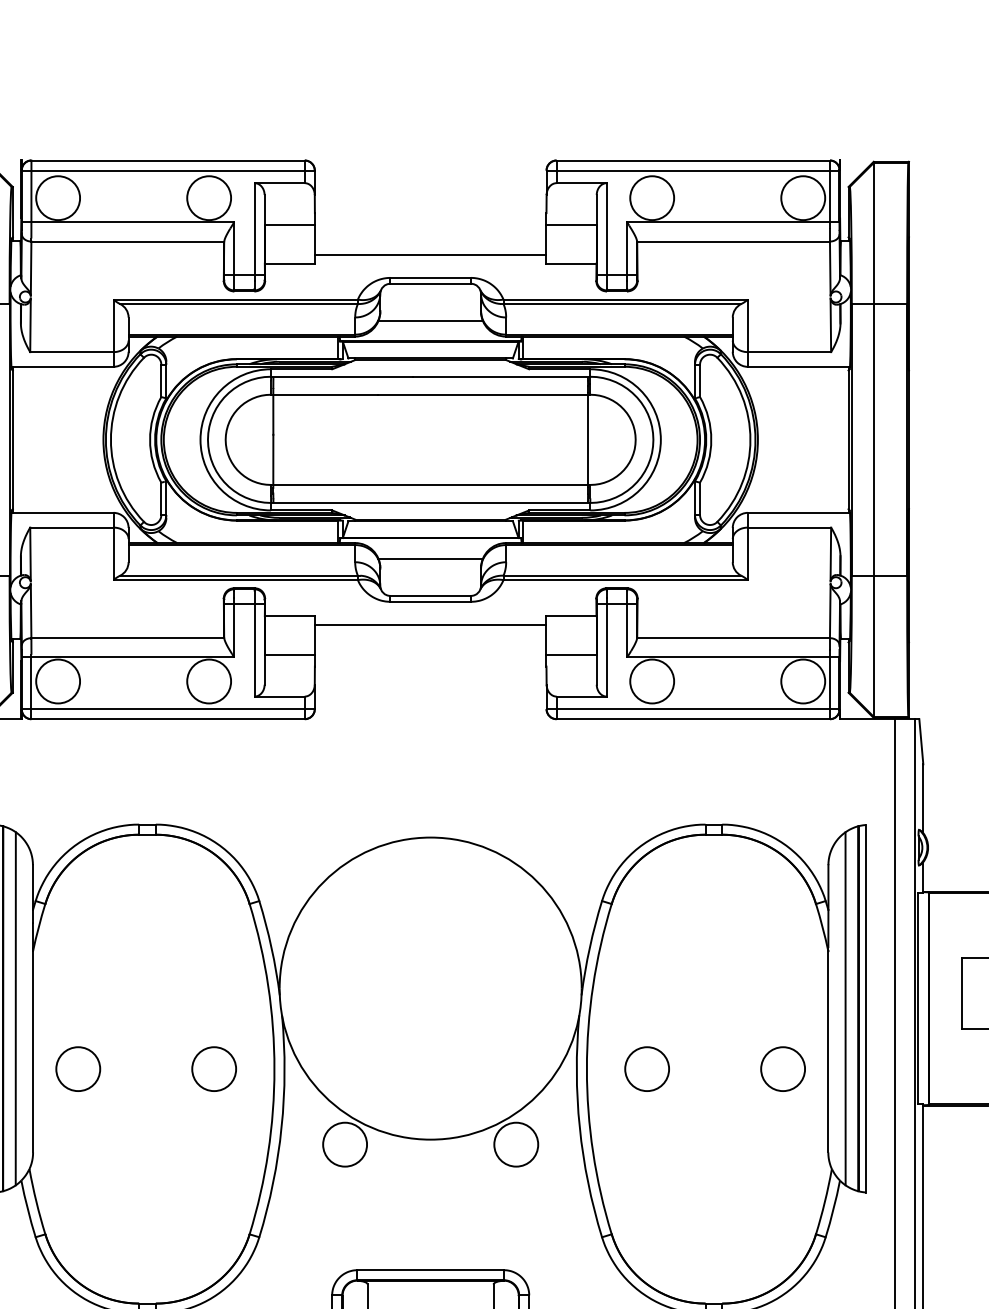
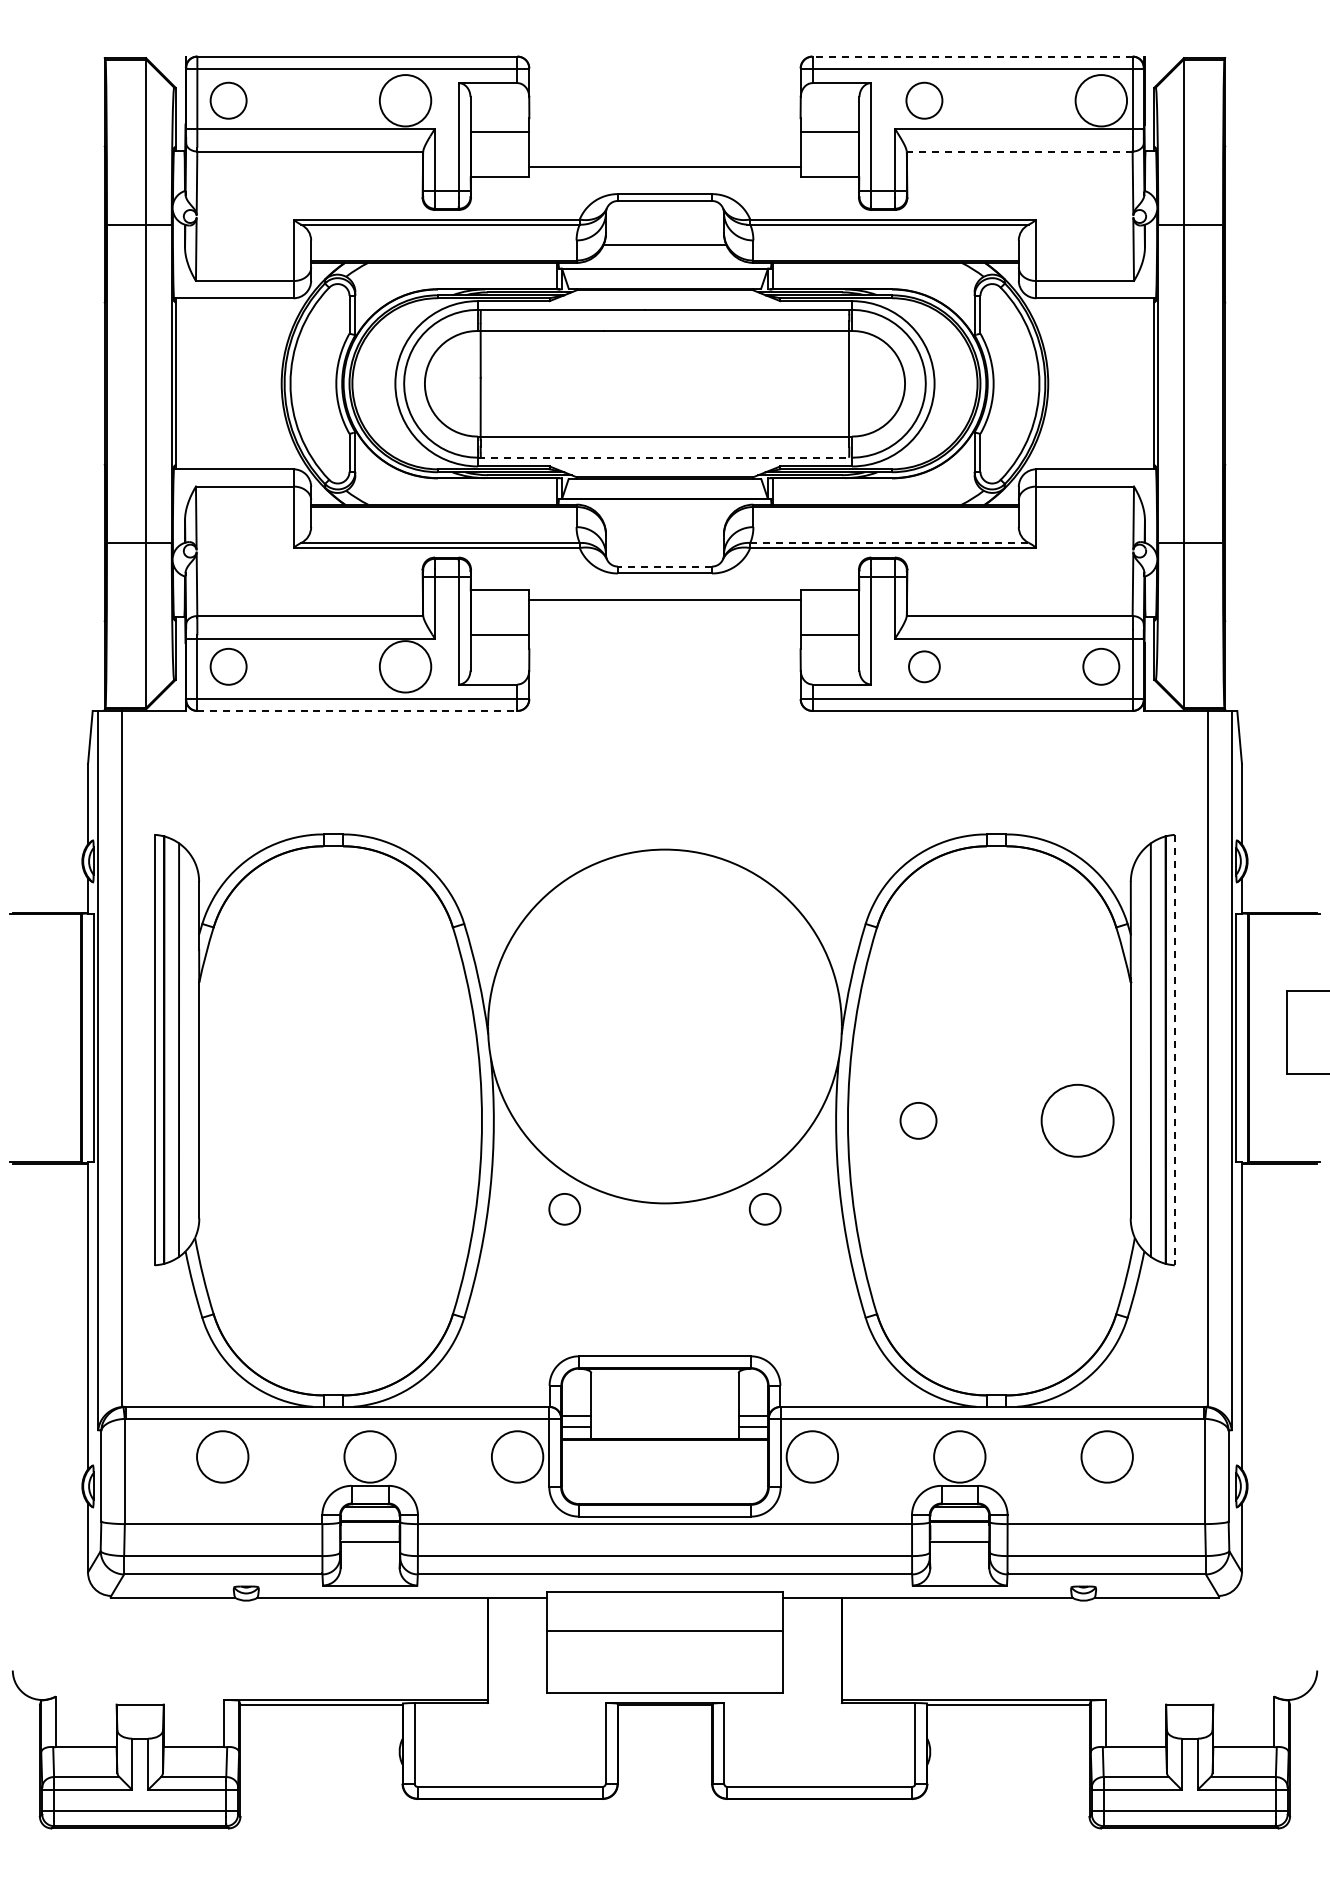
line: (693, 160) -> (972, 56), solid -> dashed
circle: (58, 197) -> (228, 100), size x0.7
circle: (652, 197) -> (924, 100), size x0.7
line: (733, 241) -> (1019, 151), solid -> dashed
line: (430, 502) -> (664, 457), solid -> dashed
line: (430, 558) -> (664, 522), removed
line: (623, 575) -> (890, 542), solid -> dashed
line: (430, 595) -> (664, 566), solid -> dashed
circle: (58, 681) -> (228, 666), size x0.7
circle: (652, 681) -> (924, 666), size x0.6
circle: (803, 681) -> (1101, 666), size x0.7
line: (168, 718) -> (357, 710), solid -> dashed
line: (865, 1009) -> (1174, 1050), solid -> dashed
circle: (77, 1068) -> (251, 1120), removed
circle: (213, 1068) -> (410, 1120), removed
circle: (647, 1068) -> (918, 1120), size x0.7
circle: (782, 1068) -> (1077, 1120), size x1.4
circle: (344, 1144) -> (564, 1209), size x0.6
circle: (515, 1144) -> (764, 1209), size x0.6

